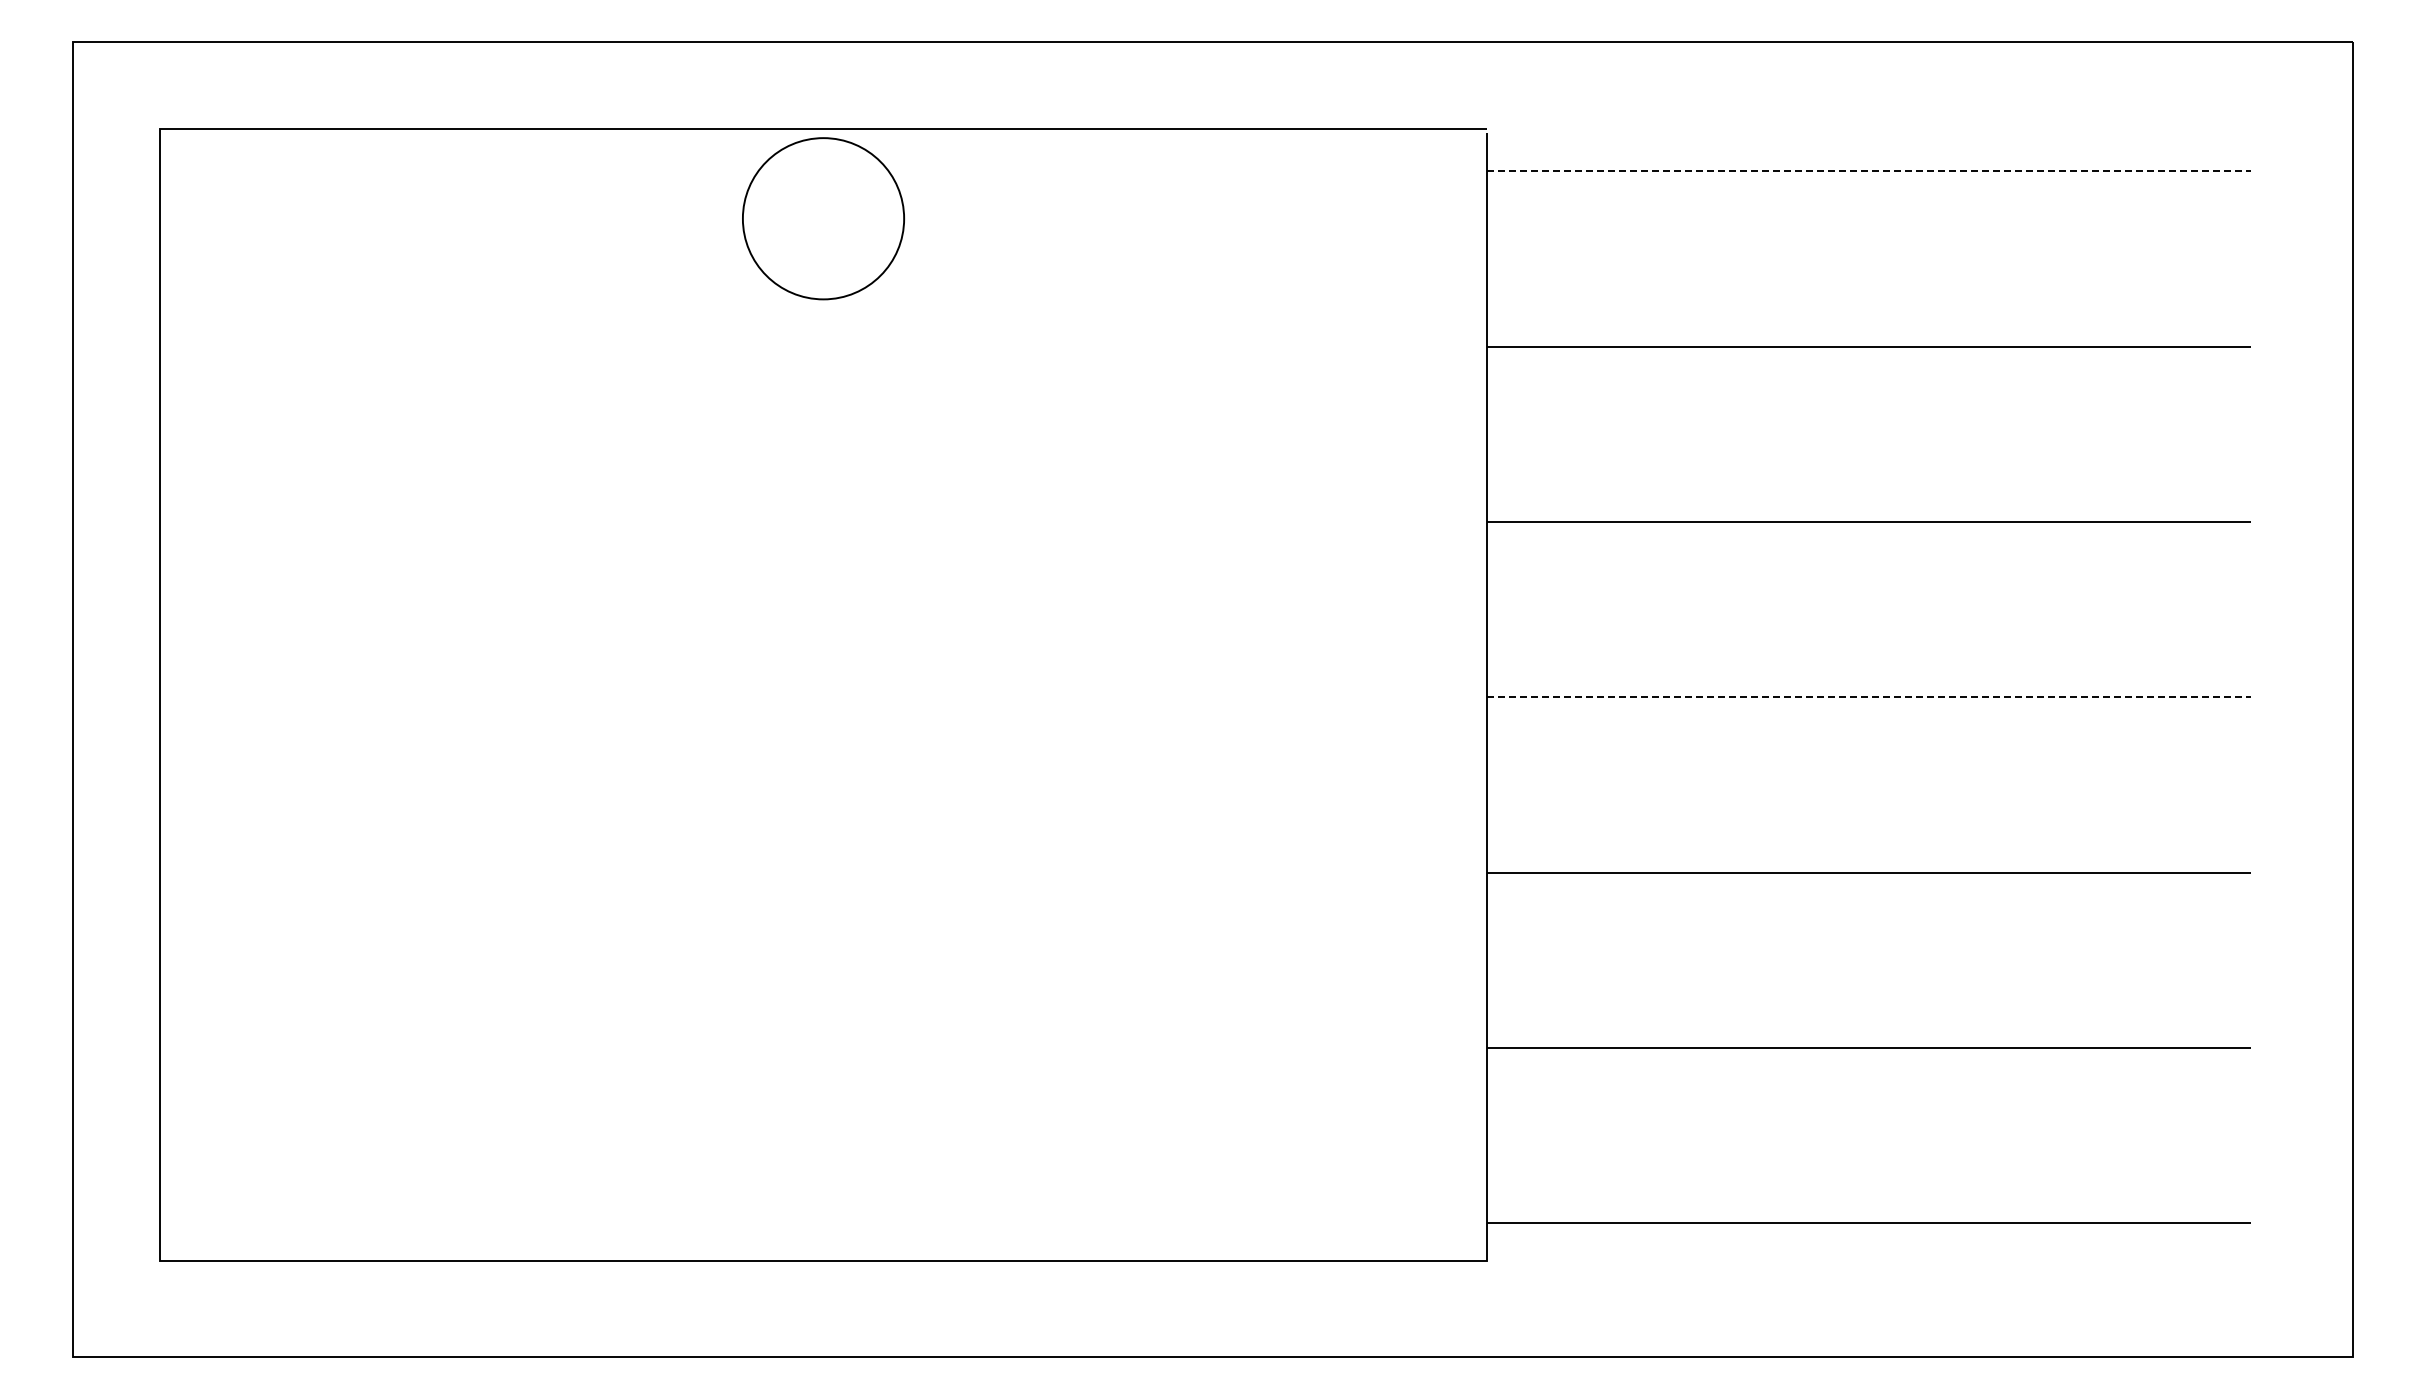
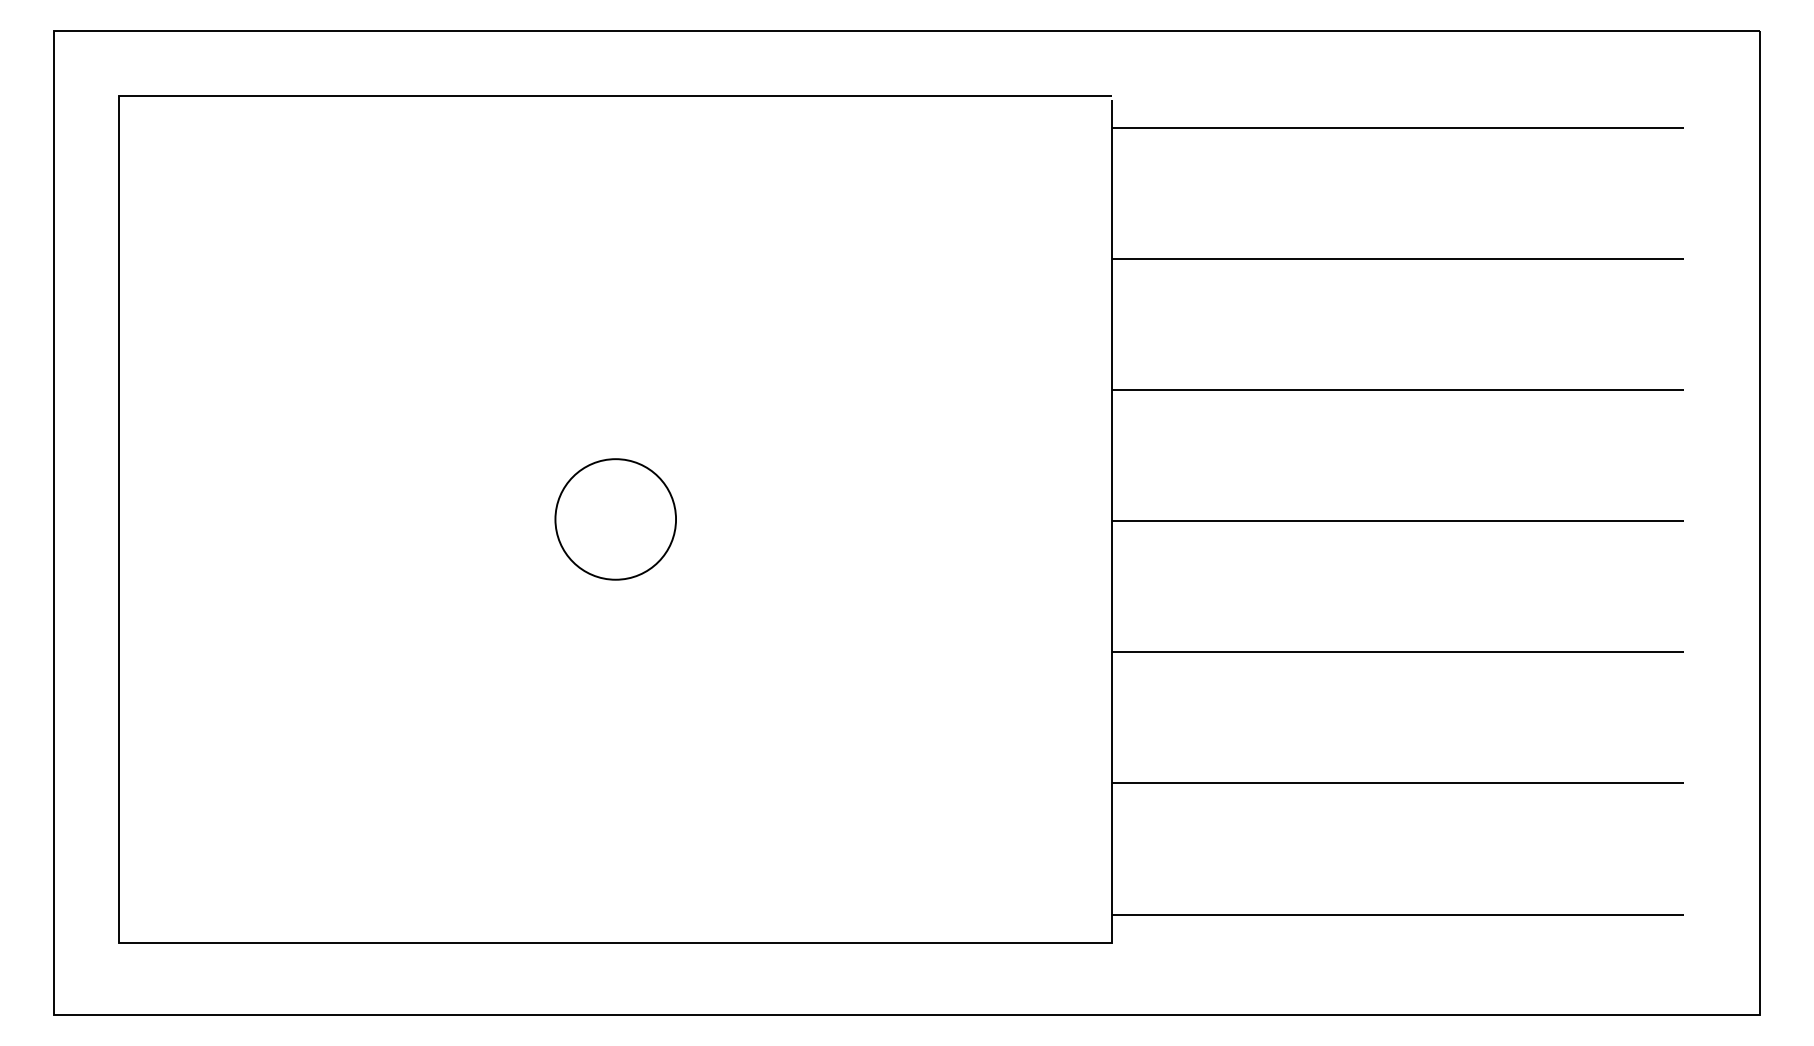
line: (1869, 171) -> (1397, 128), dashed -> solid
circle: (823, 218) -> (615, 519), moved
line: (1869, 697) -> (1397, 521), dashed -> solid

